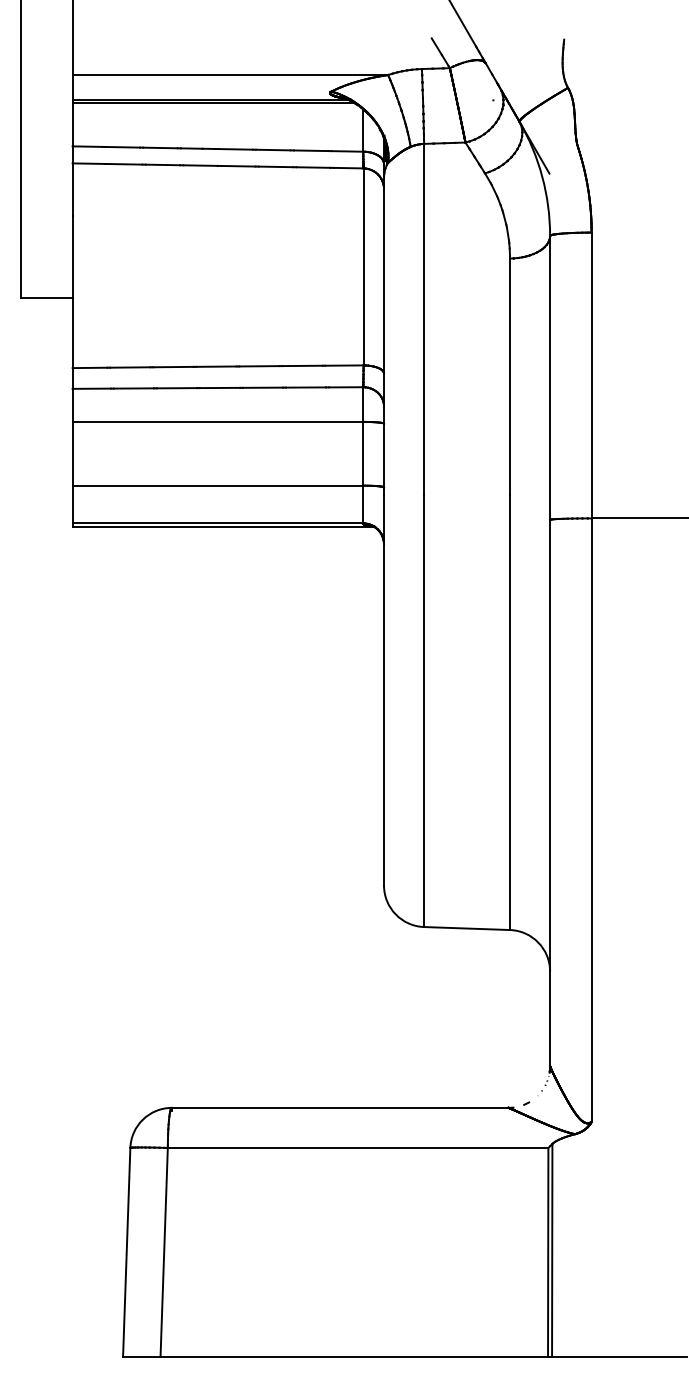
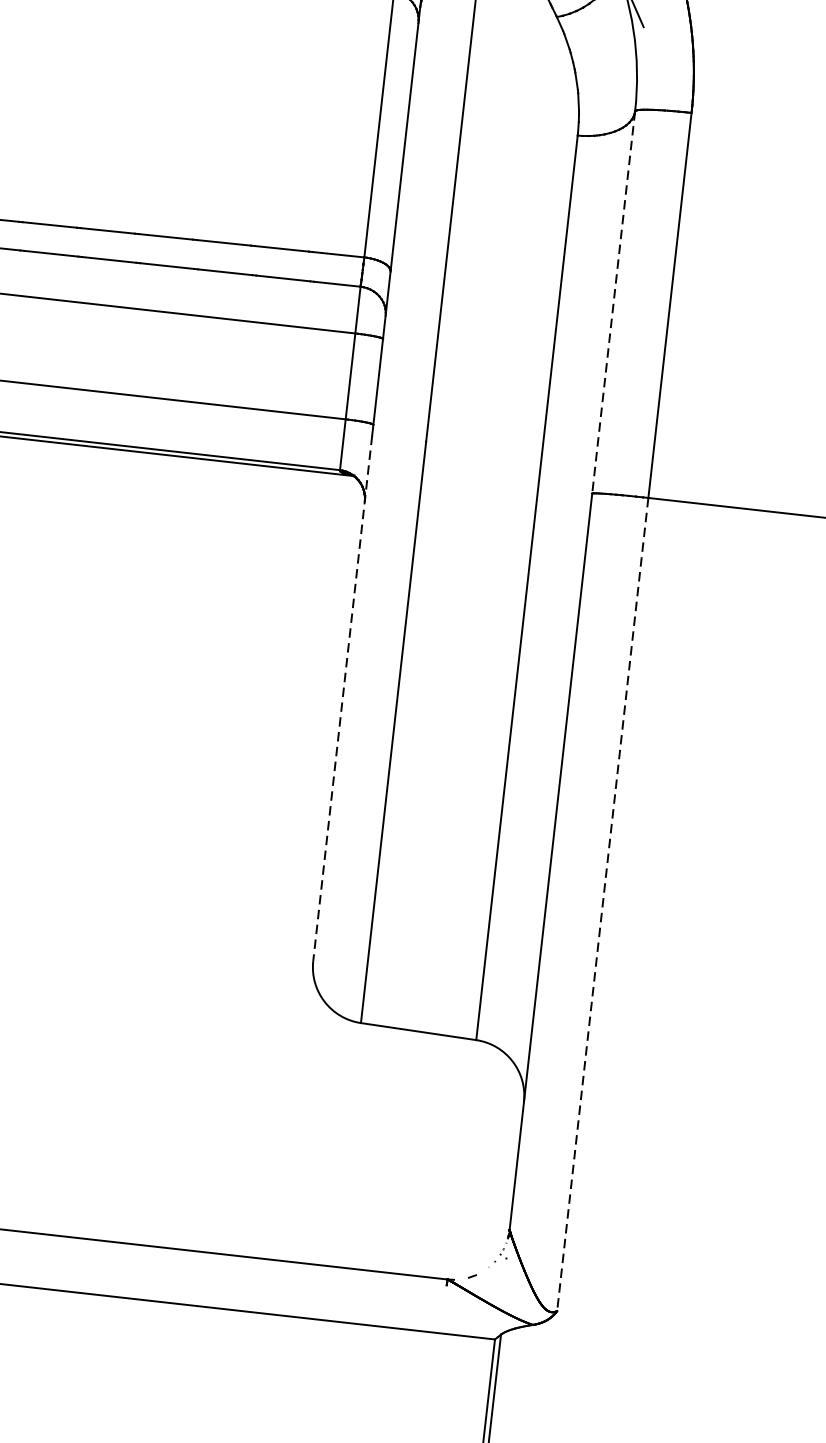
line: (550, 377) -> (614, 301), solid -> dashed
line: (384, 691) -> (343, 699), solid -> dashed
line: (591, 820) -> (602, 904), solid -> dashed

